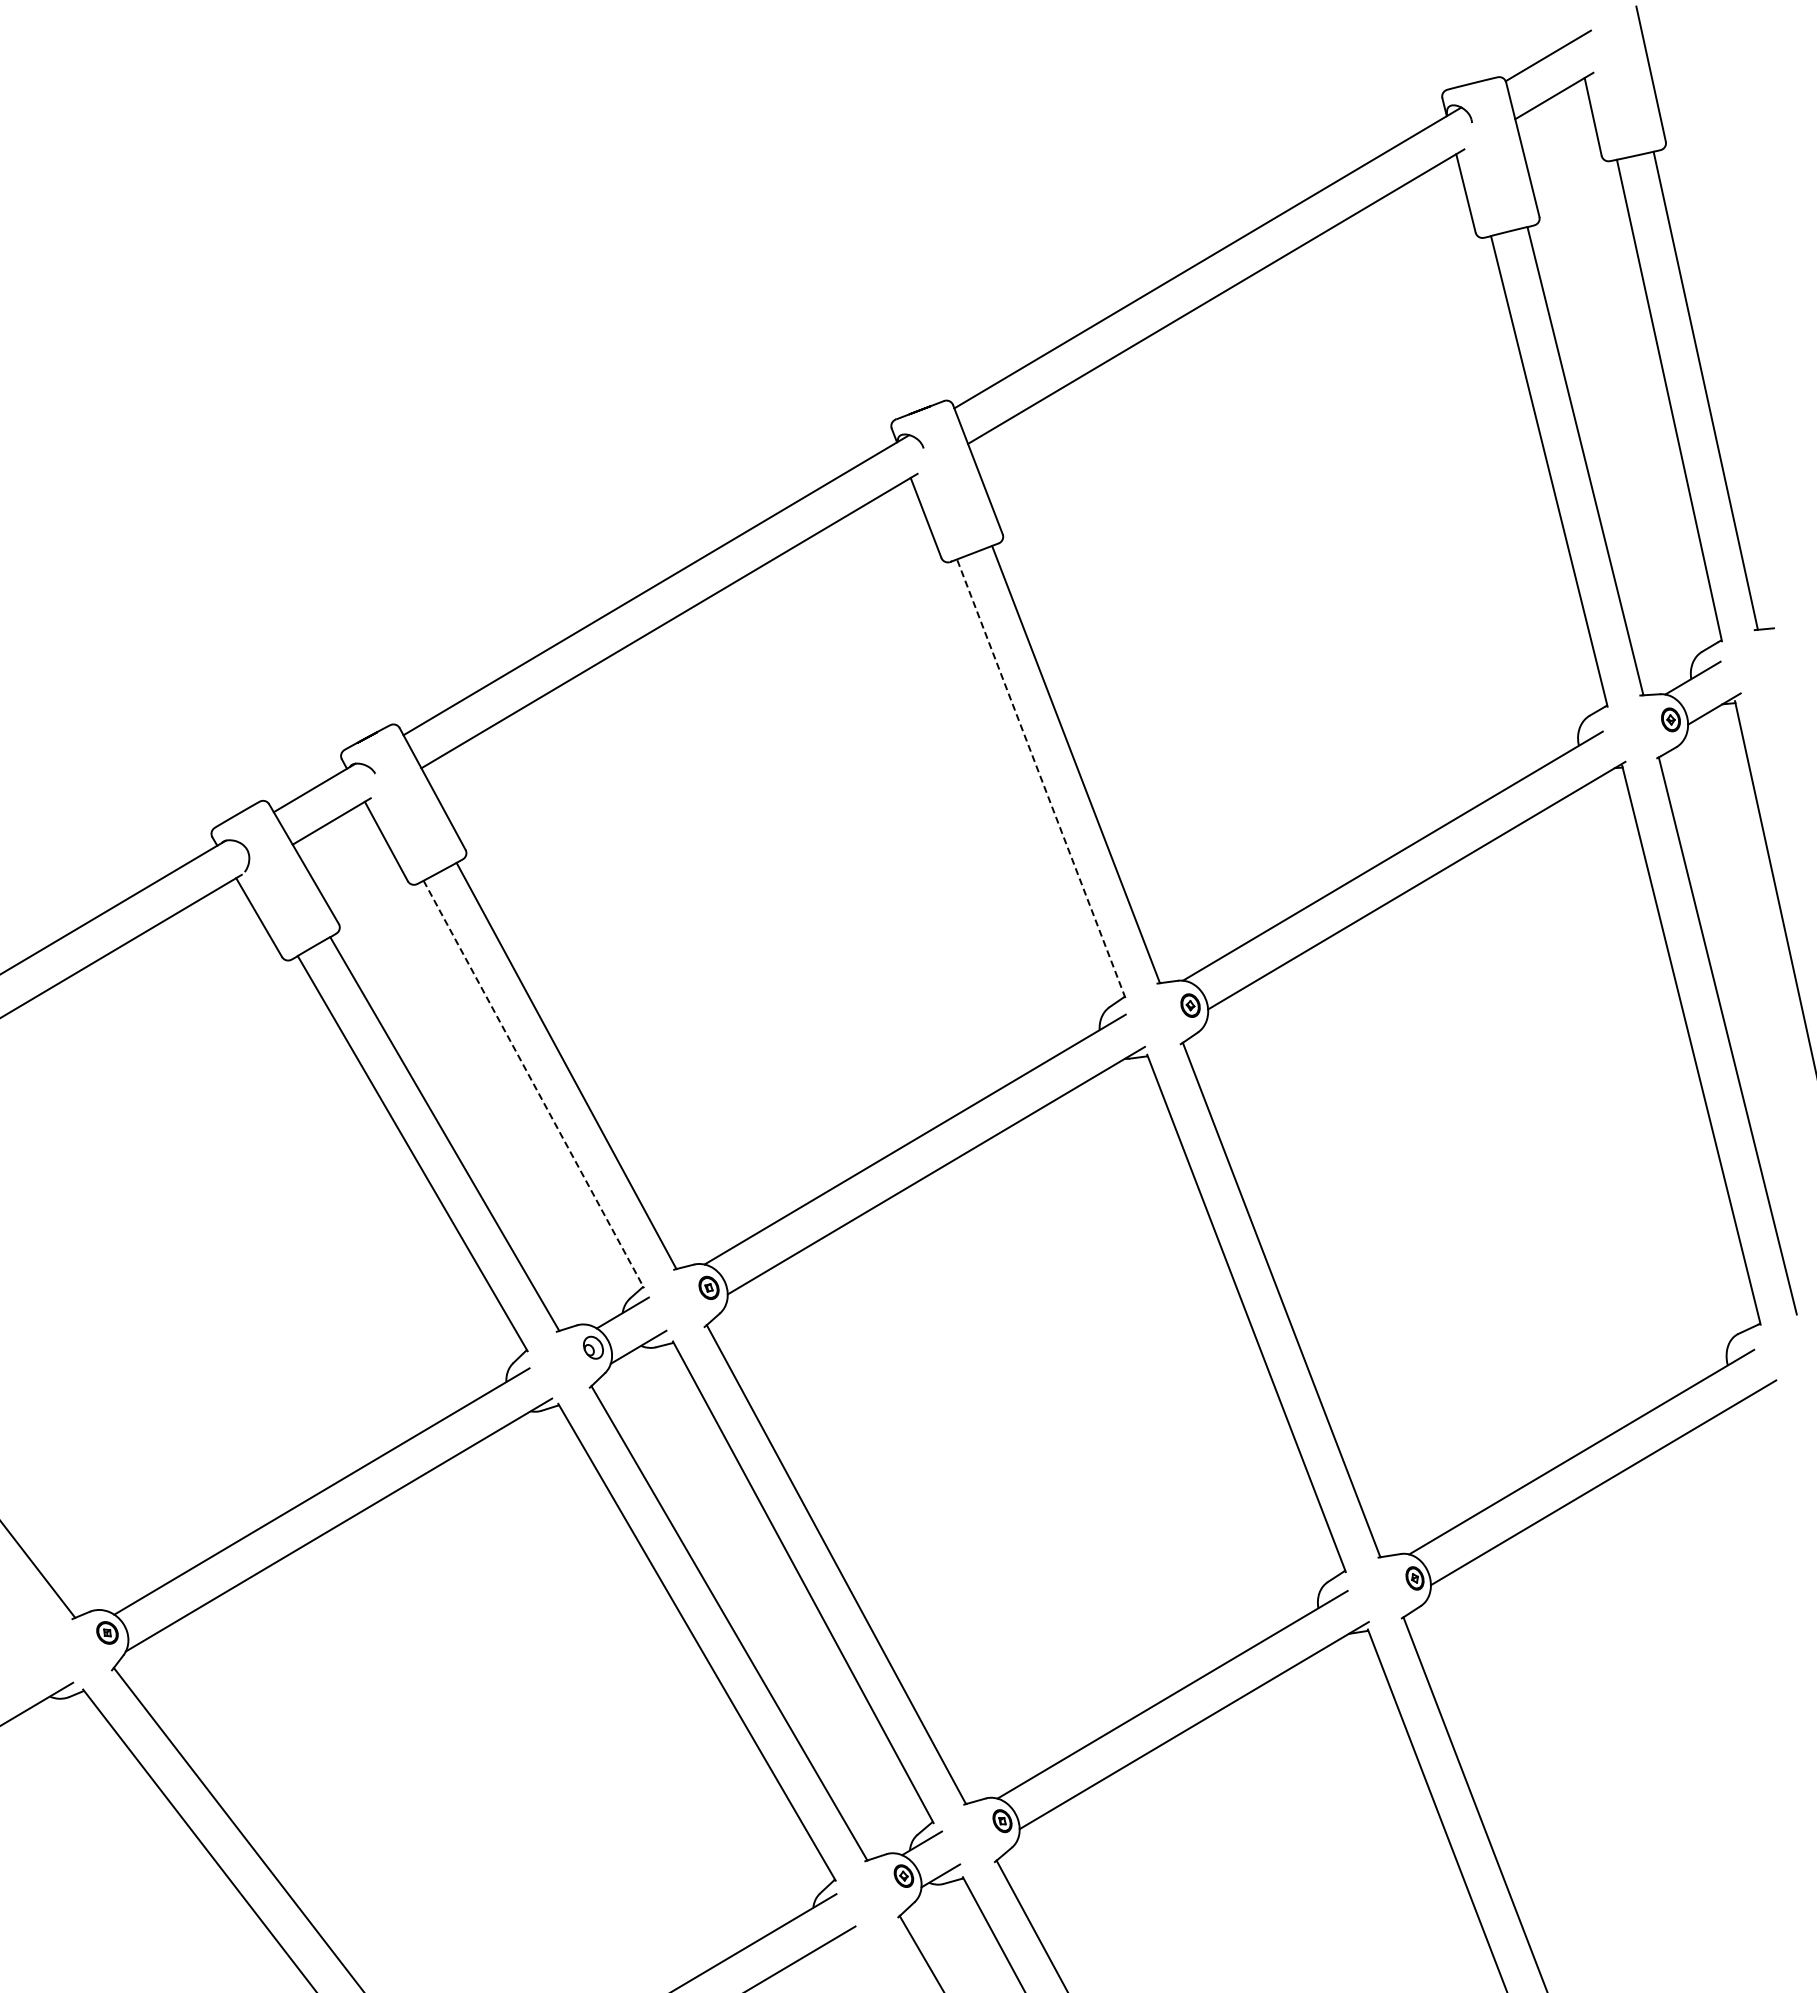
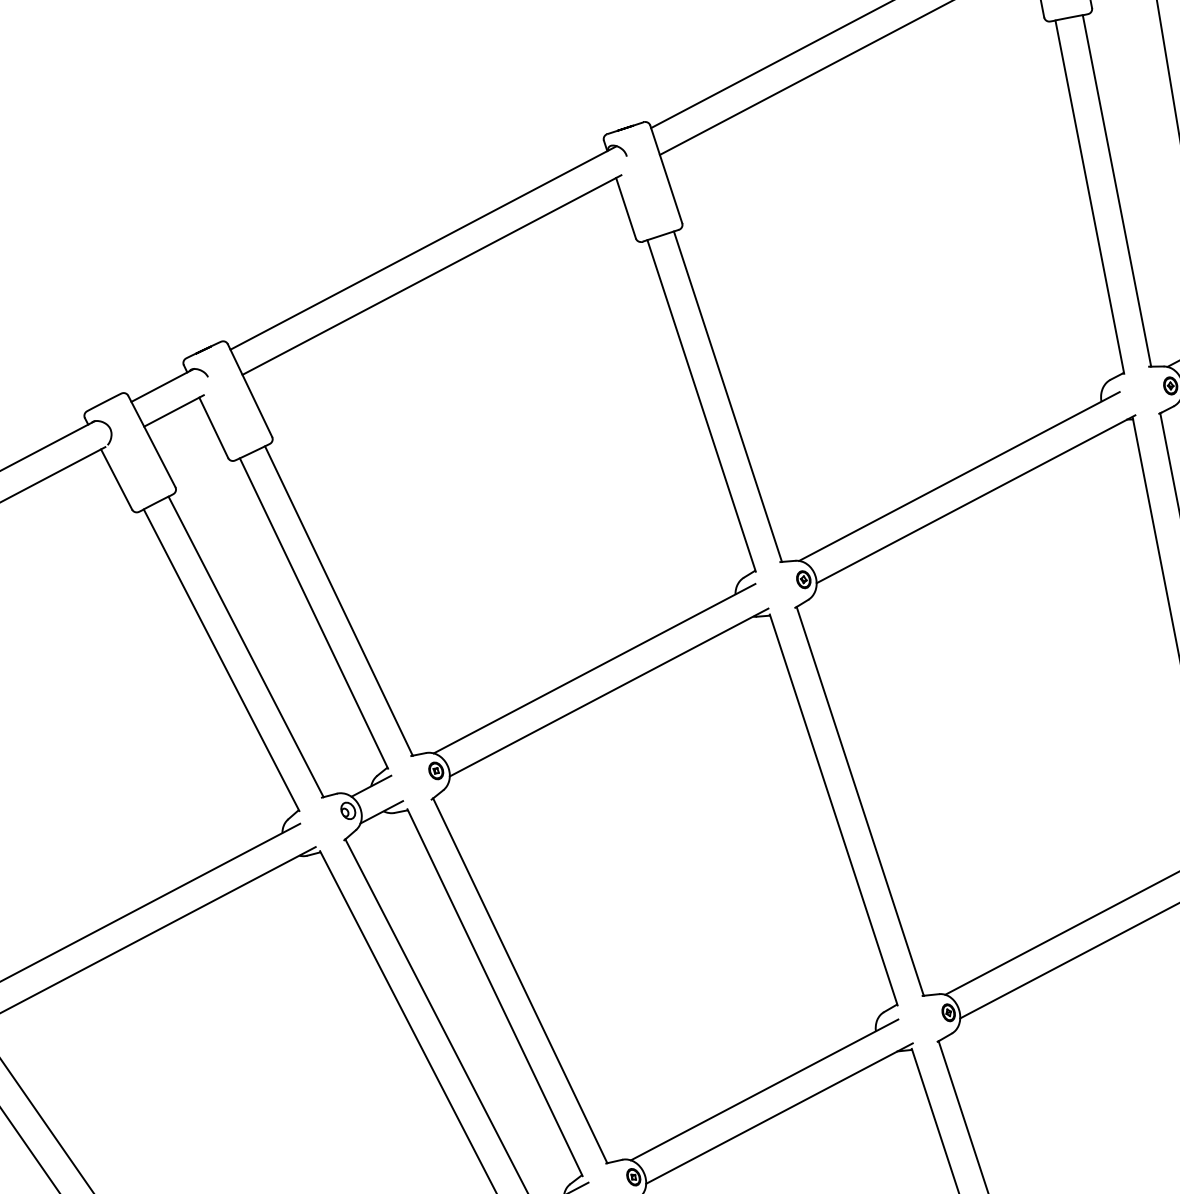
line: (1041, 778) -> (701, 405), dashed -> solid
line: (533, 1084) -> (313, 613), dashed -> solid

